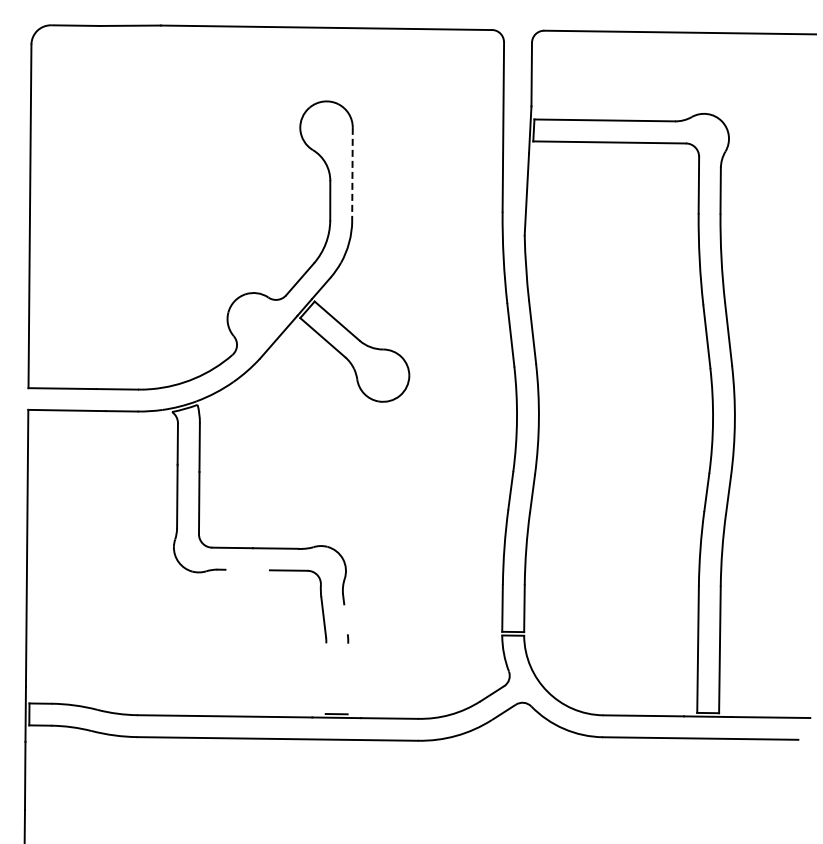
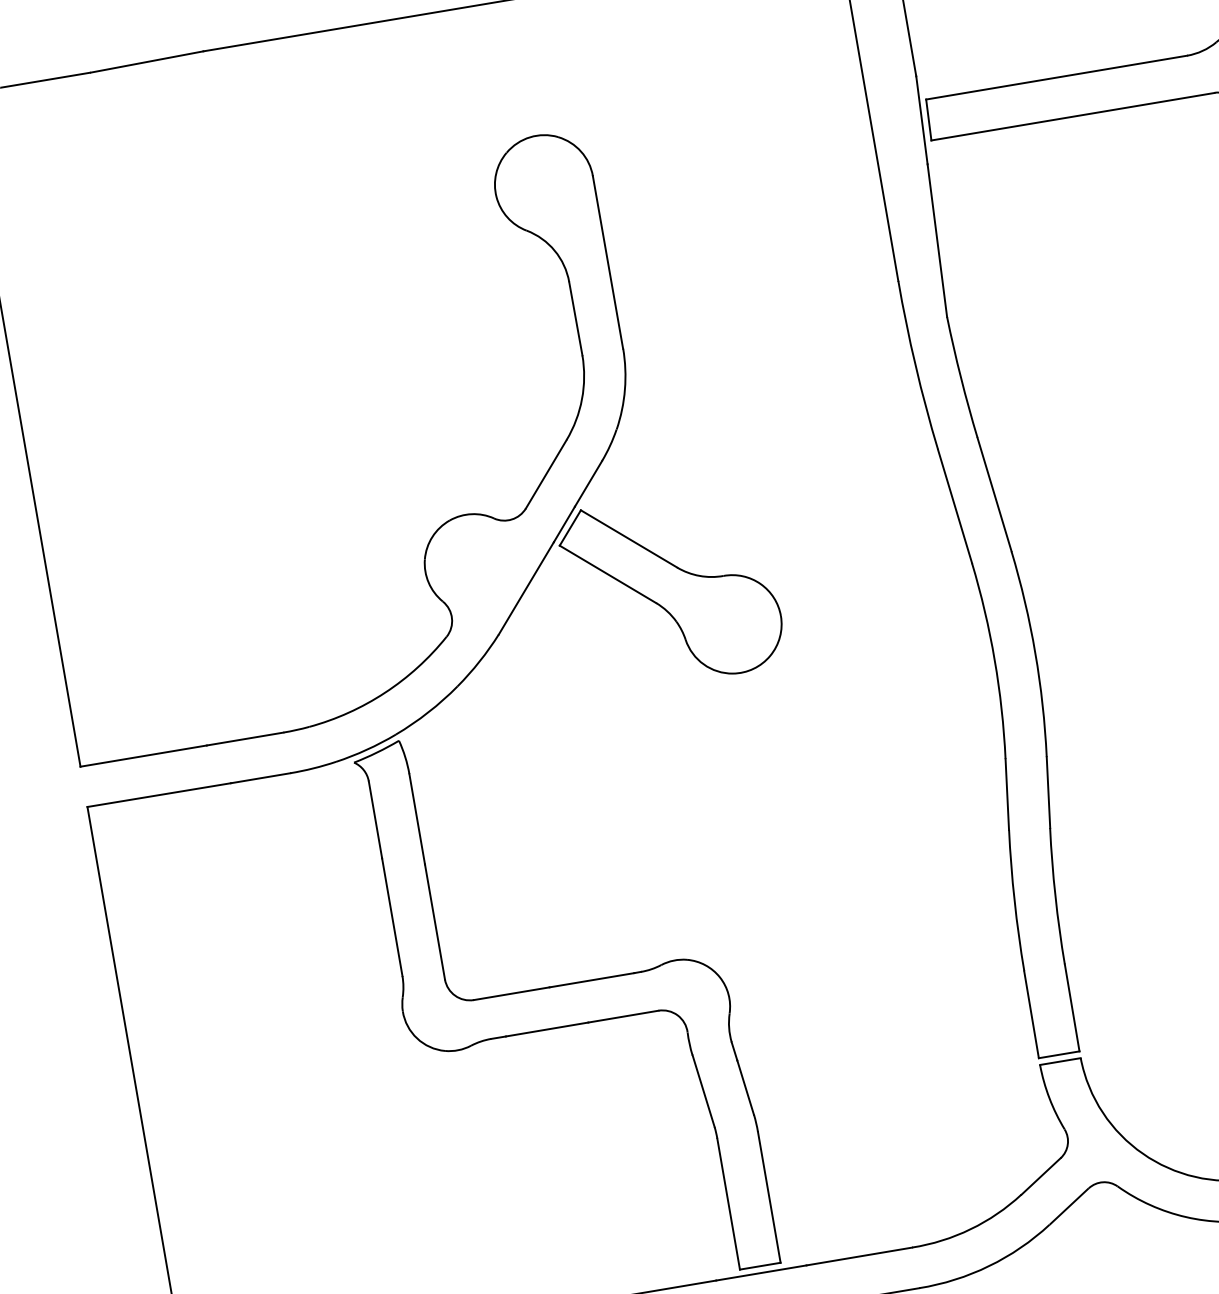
line: (352, 174) -> (608, 262), dashed -> solid
line: (247, 569) -> (546, 1028), added
line: (345, 619) -> (744, 1088), added
line: (325, 678) -> (727, 1204), added
line: (347, 678) -> (768, 1196), added

